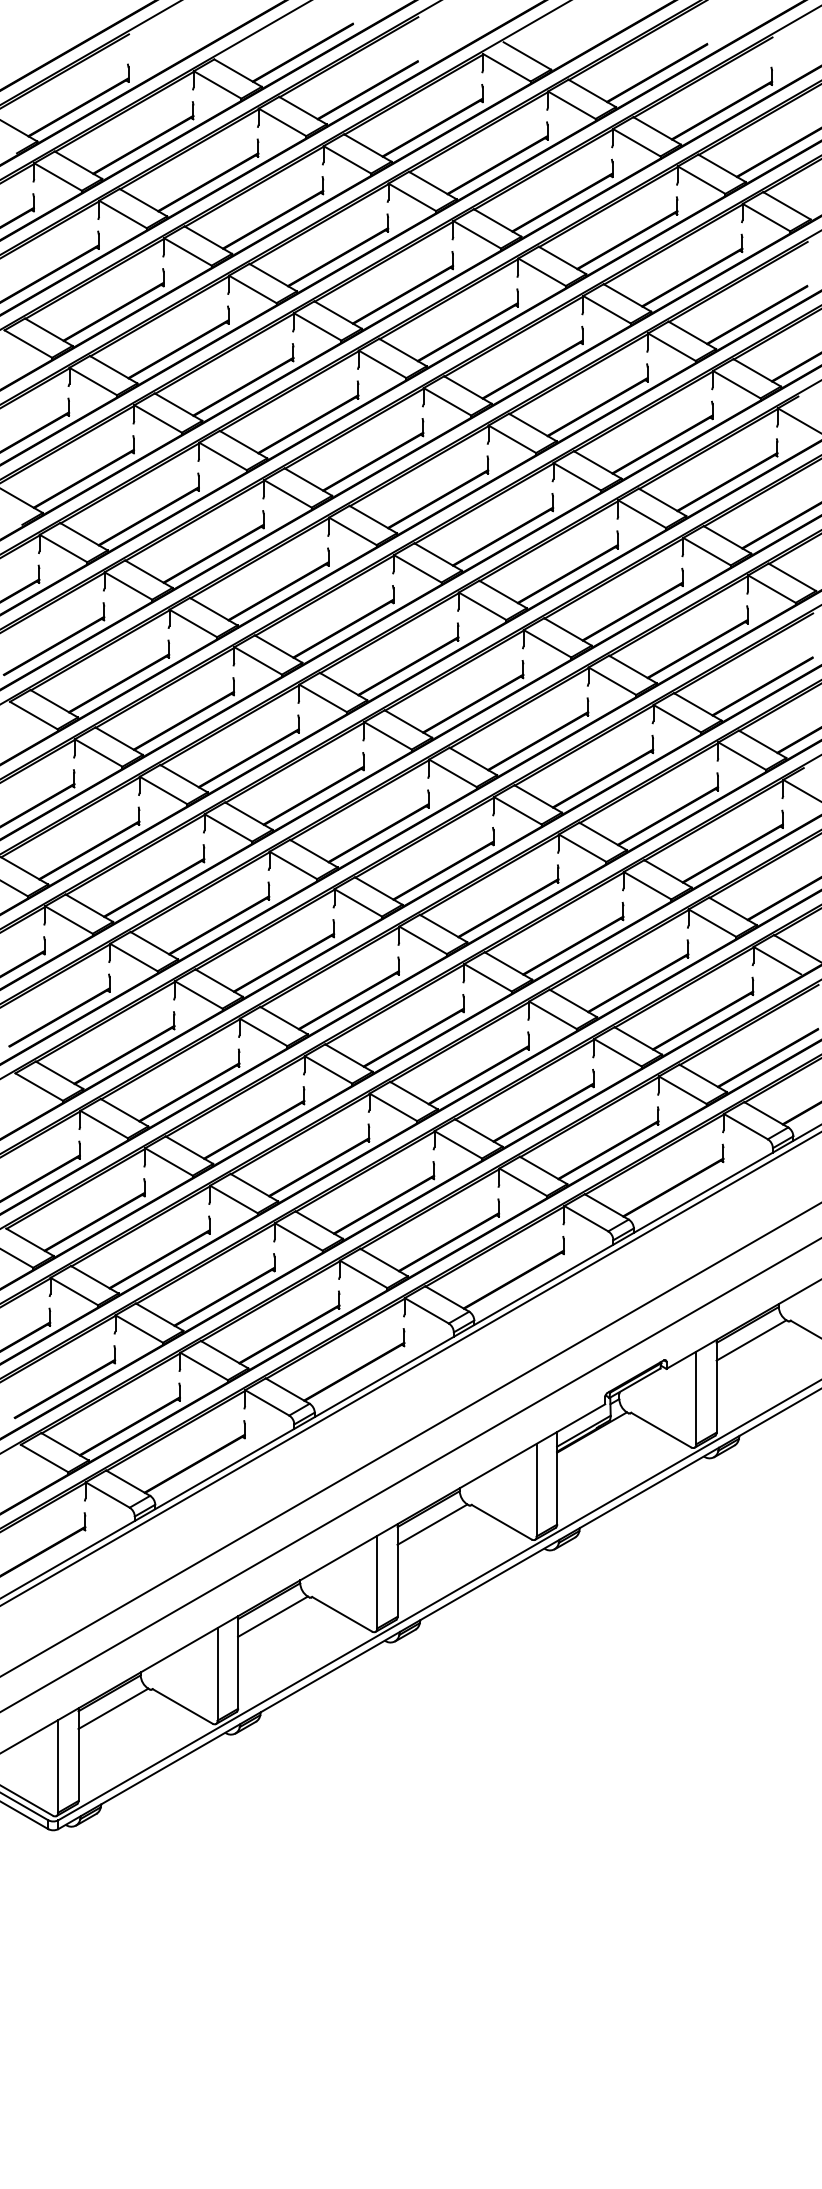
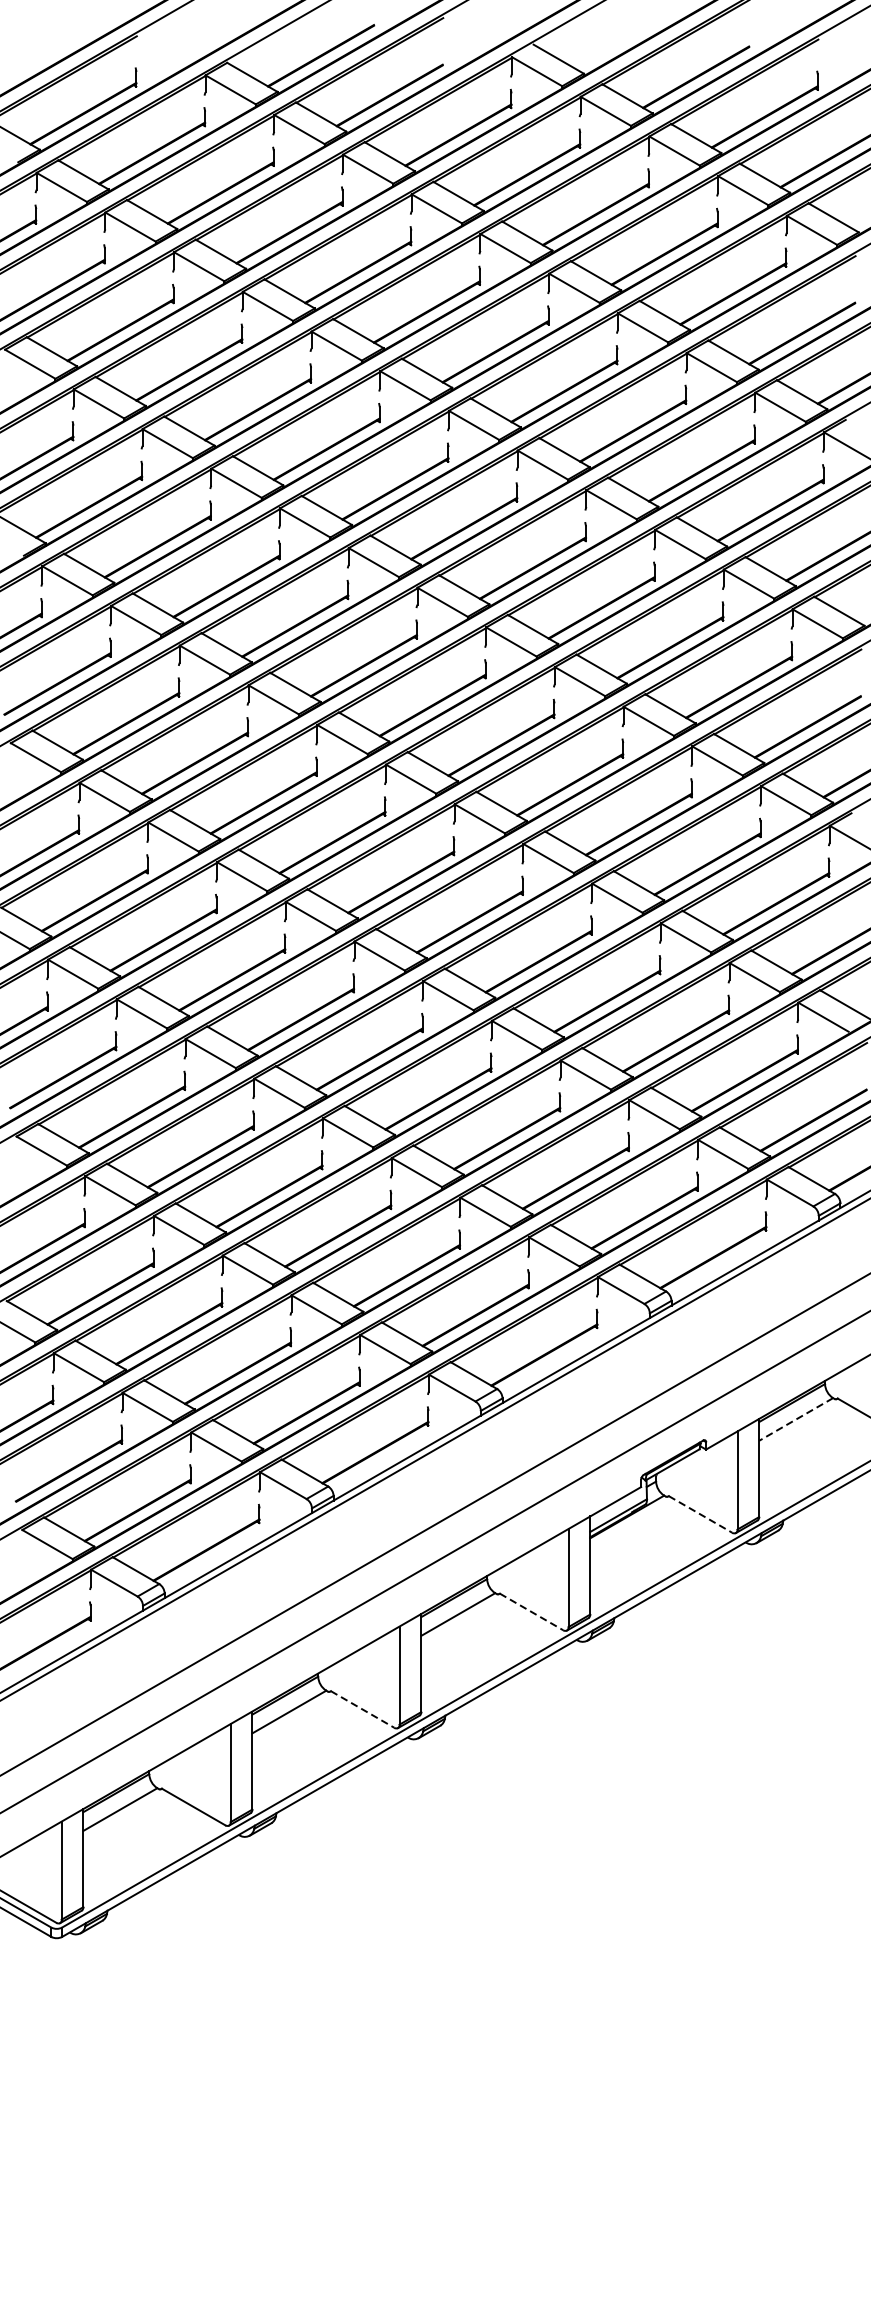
line: (751, 1340) -> (796, 1419), solid -> dashed
line: (661, 1430) -> (700, 1514), solid -> dashed
line: (501, 1522) -> (531, 1612), solid -> dashed
line: (342, 1614) -> (362, 1709), solid -> dashed

